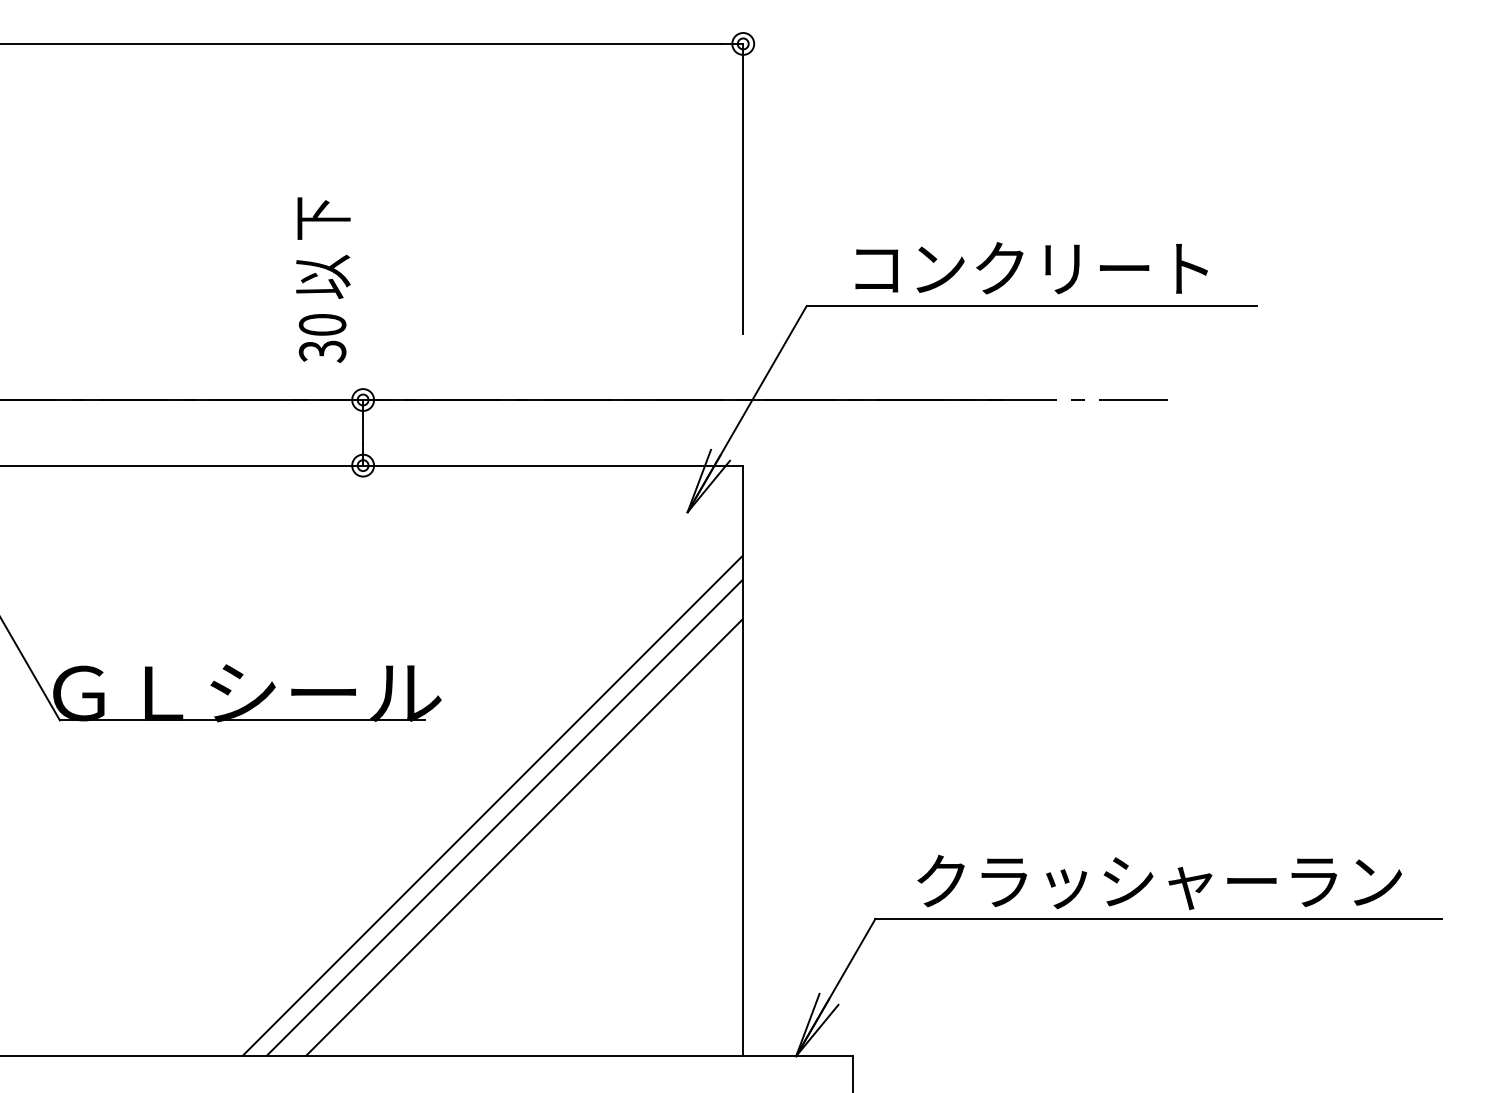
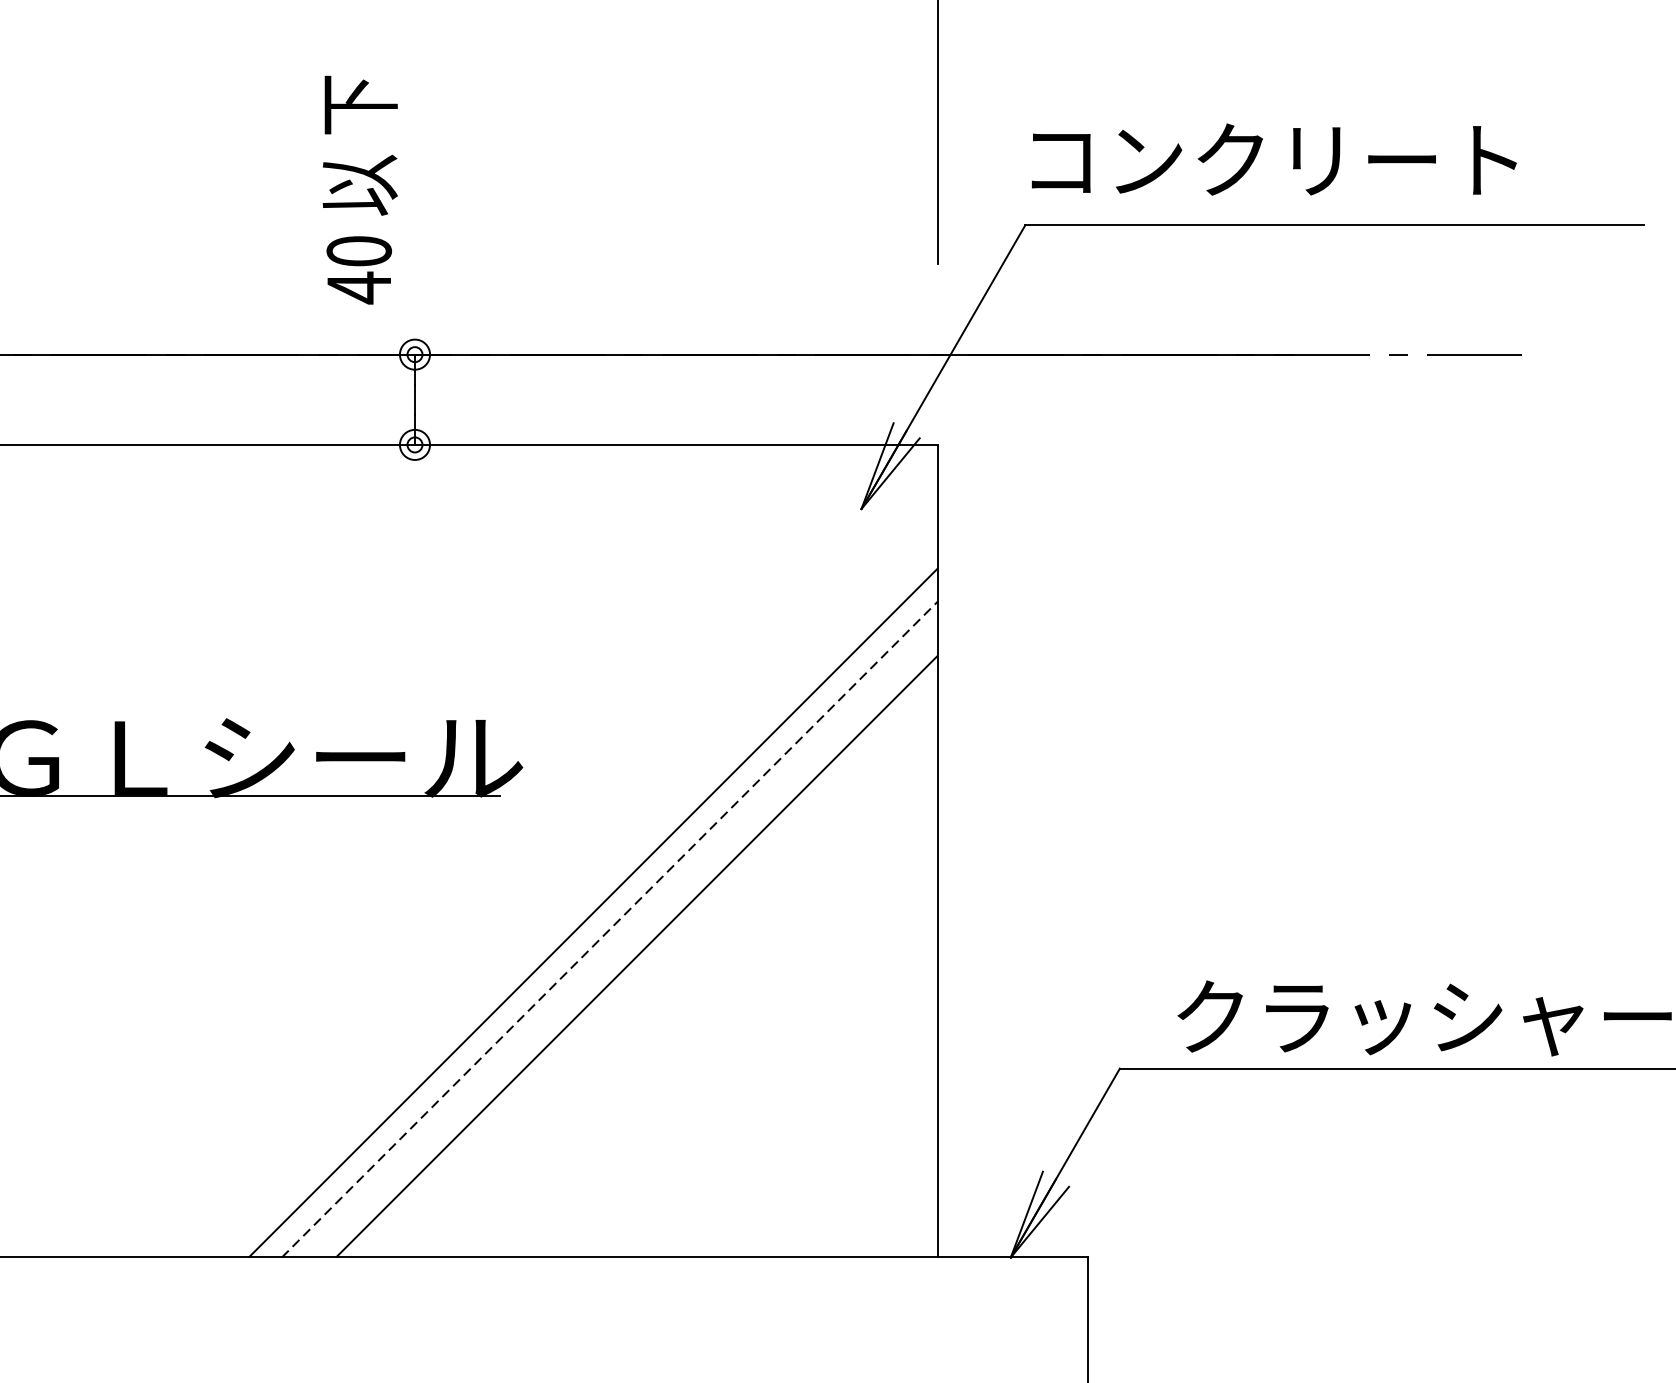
text: (1031, 268) -> (1274, 159), moved
text: (322, 351) -> (359, 287), 30 -> 40
line: (505, 817) -> (610, 929), solid -> dashed

